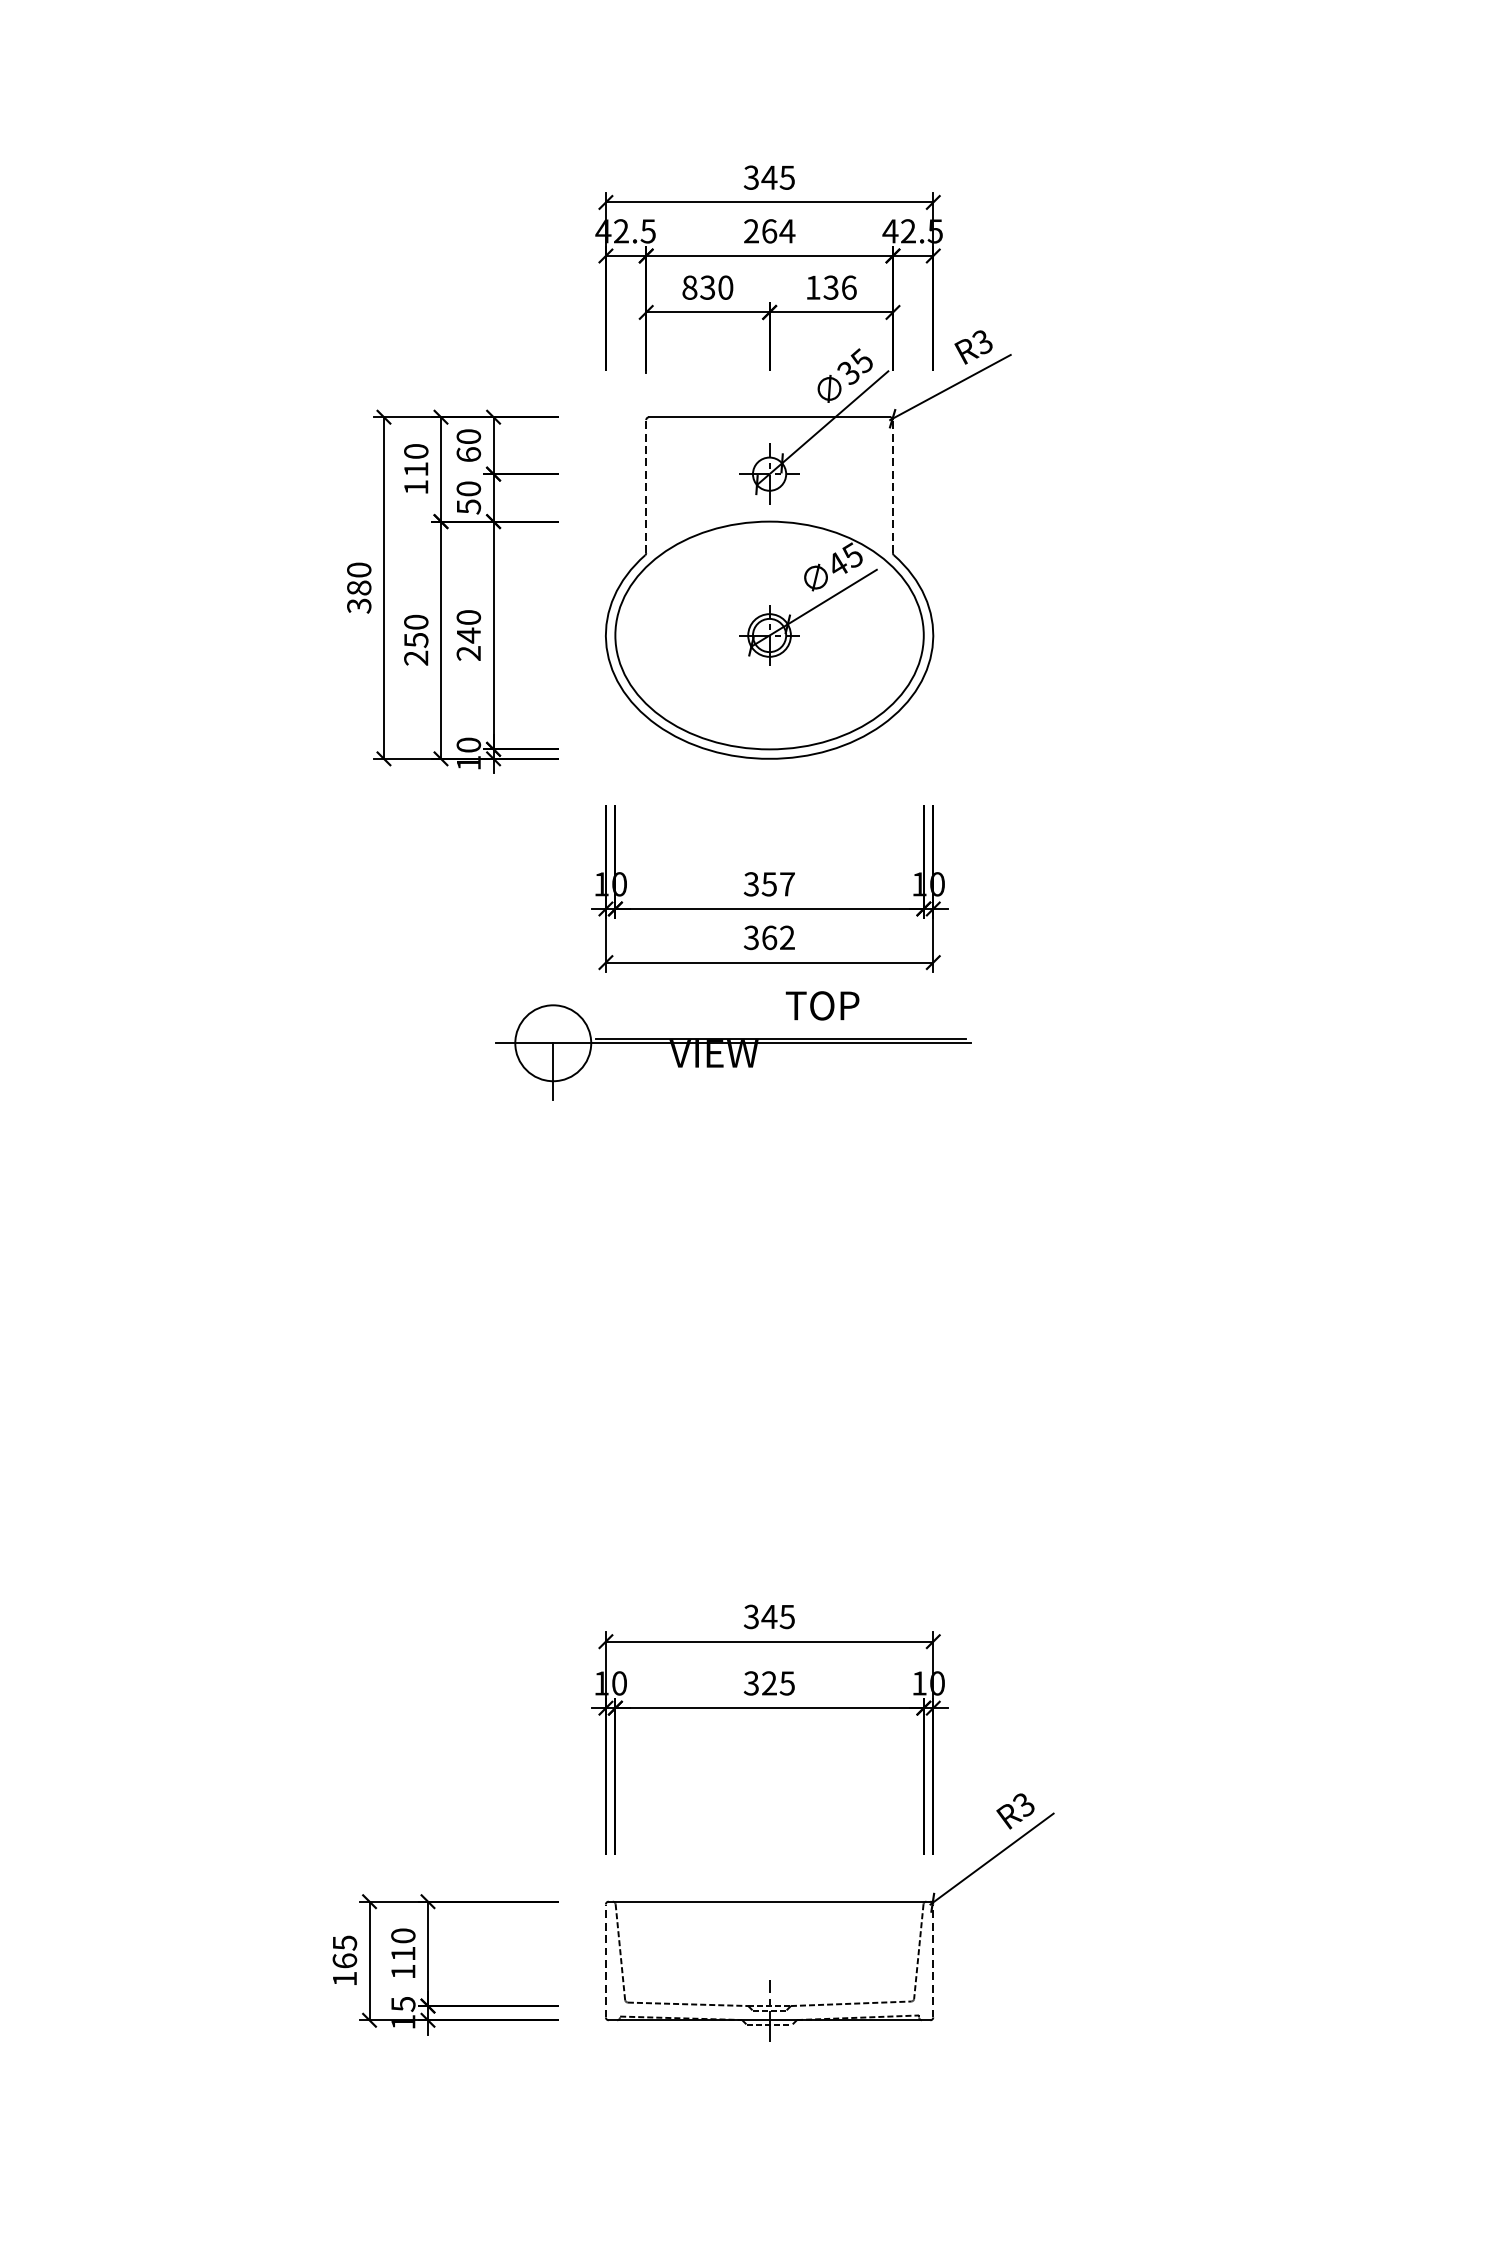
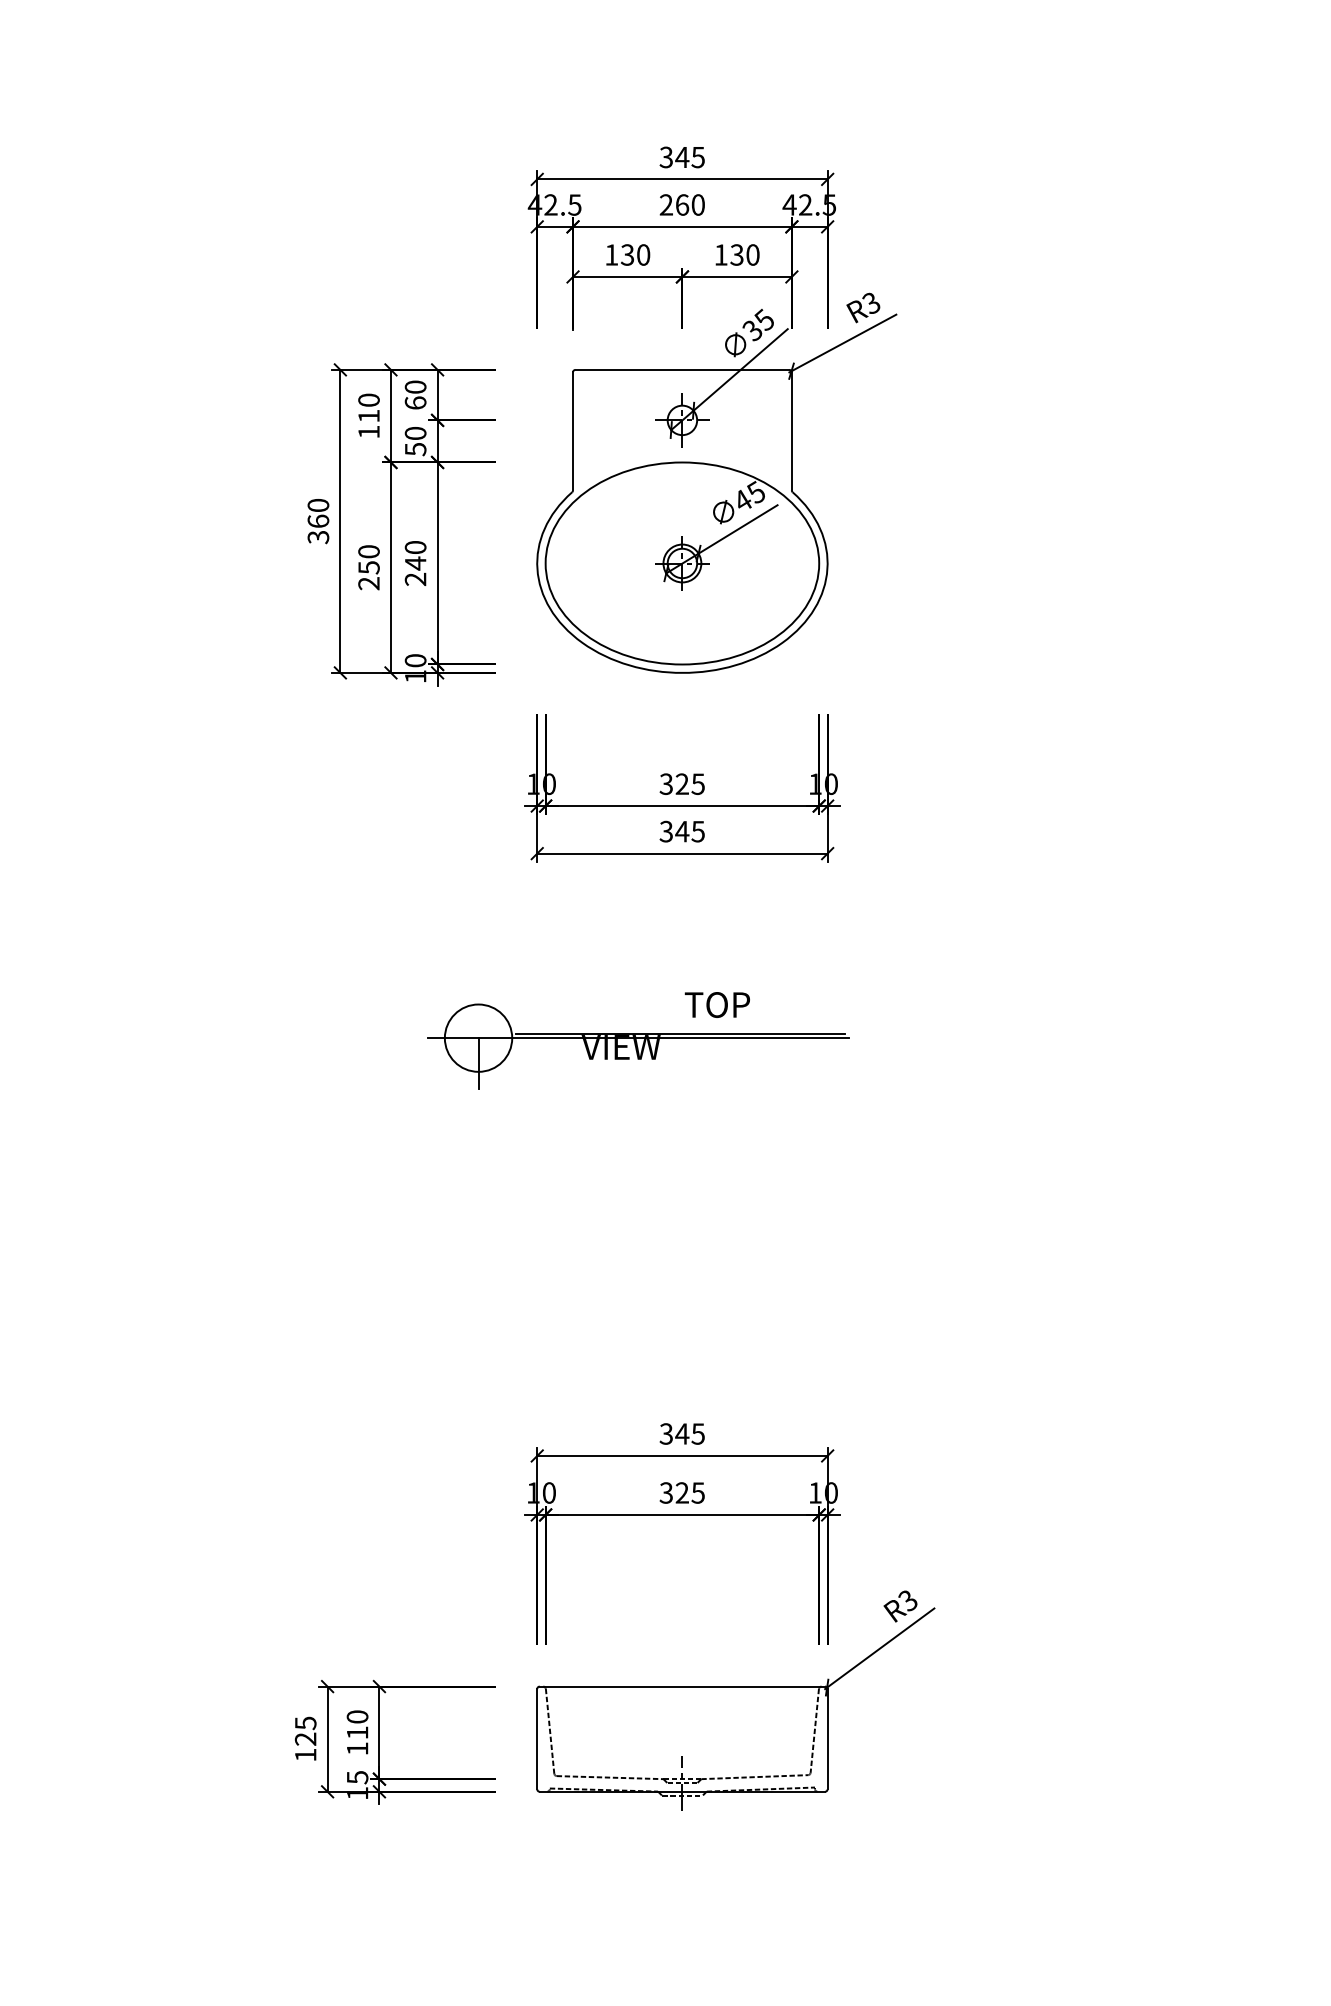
text: (787, 230) -> (698, 204), 264 -> 260
text: (689, 287) -> (611, 254), 830 -> 130
text: (848, 287) -> (752, 254), 136 -> 130
line: (646, 486) -> (573, 431), dashed -> solid
line: (892, 486) -> (791, 431), dashed -> solid
text: (359, 587) -> (318, 520), 380 -> 360
text: (777, 884) -> (689, 784), 357 -> 325
text: (777, 937) -> (689, 831), 362 -> 345
part: (733, 1045) -> (638, 1040), moved
text: (344, 1960) -> (305, 1738), 165 -> 125
line: (606, 1960) -> (537, 1738), dashed -> solid
line: (933, 1960) -> (827, 1738), dashed -> solid

